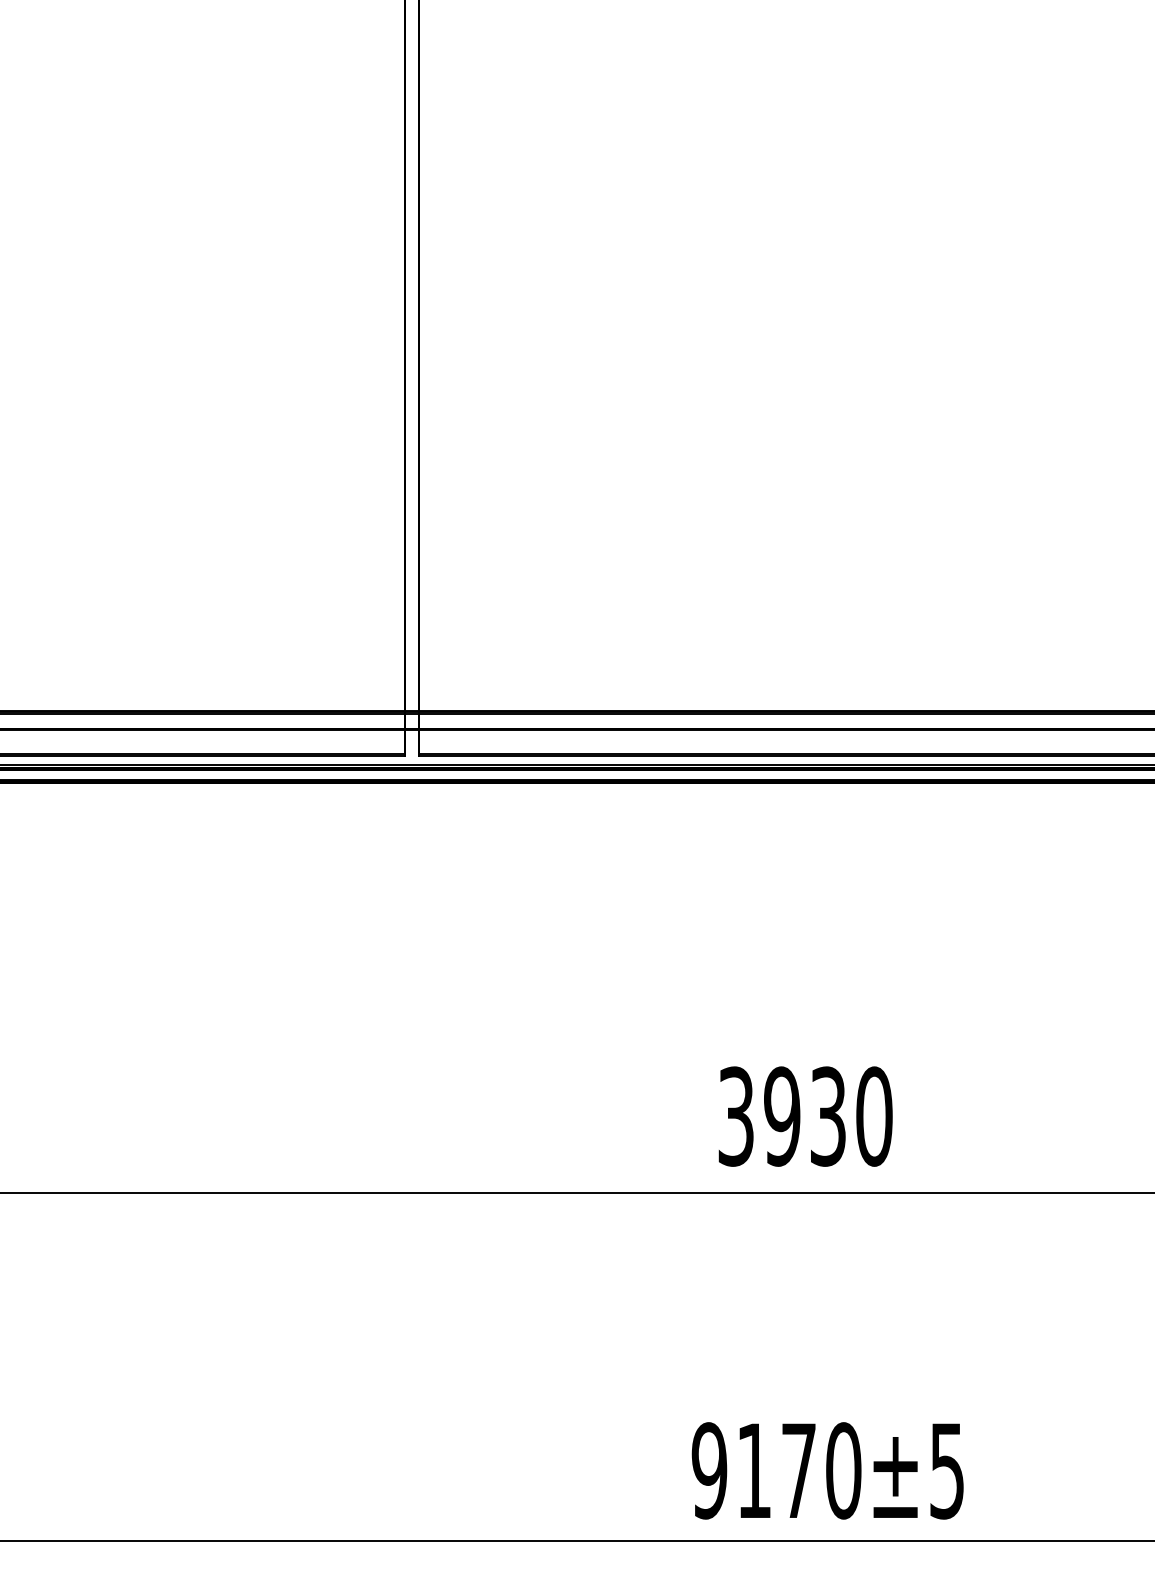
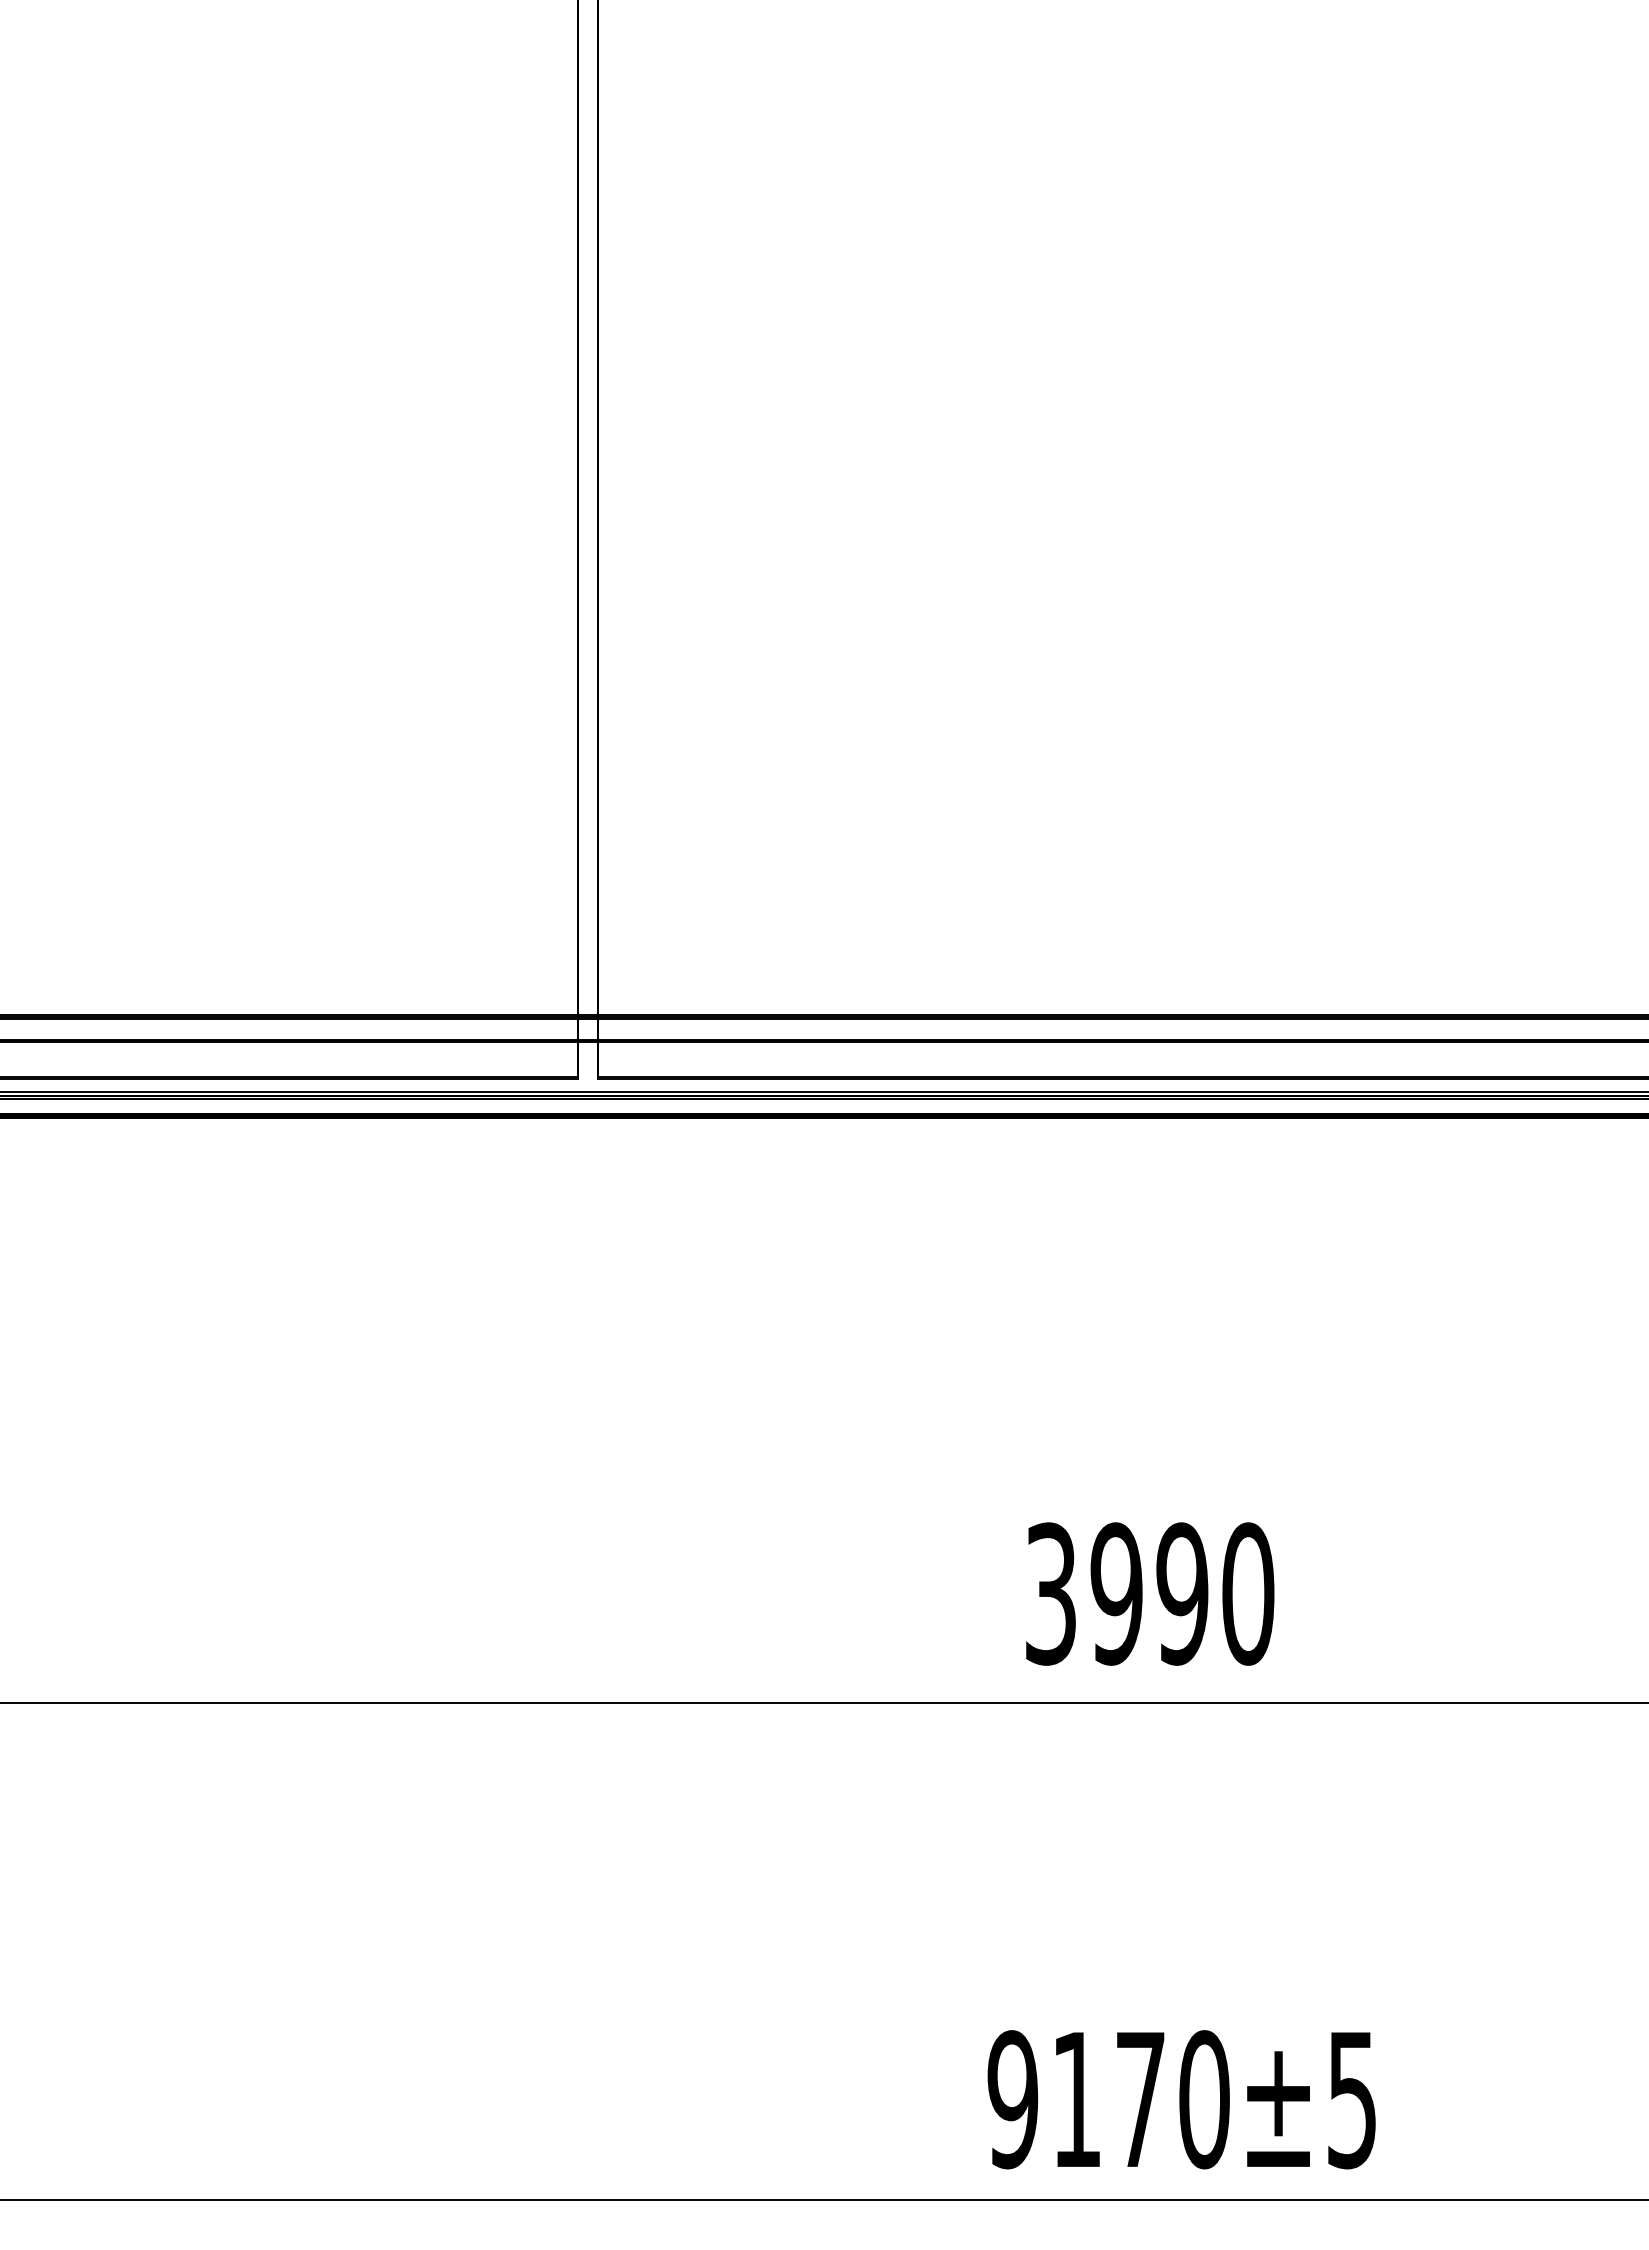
text: (828, 1116) -> (1182, 1593), 3930 -> 3990

